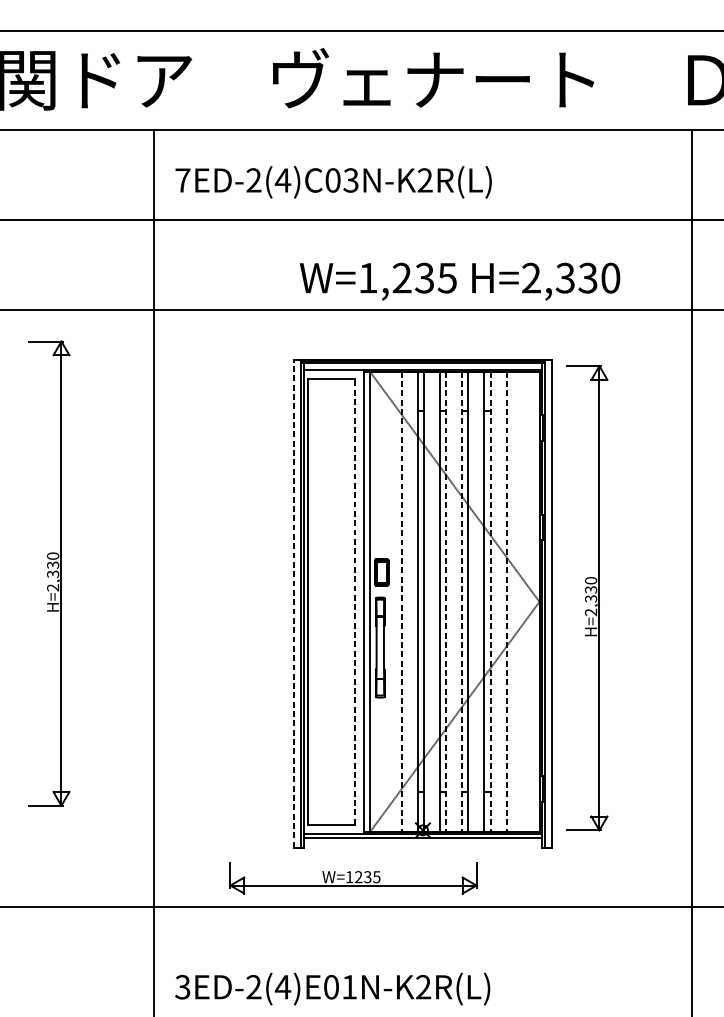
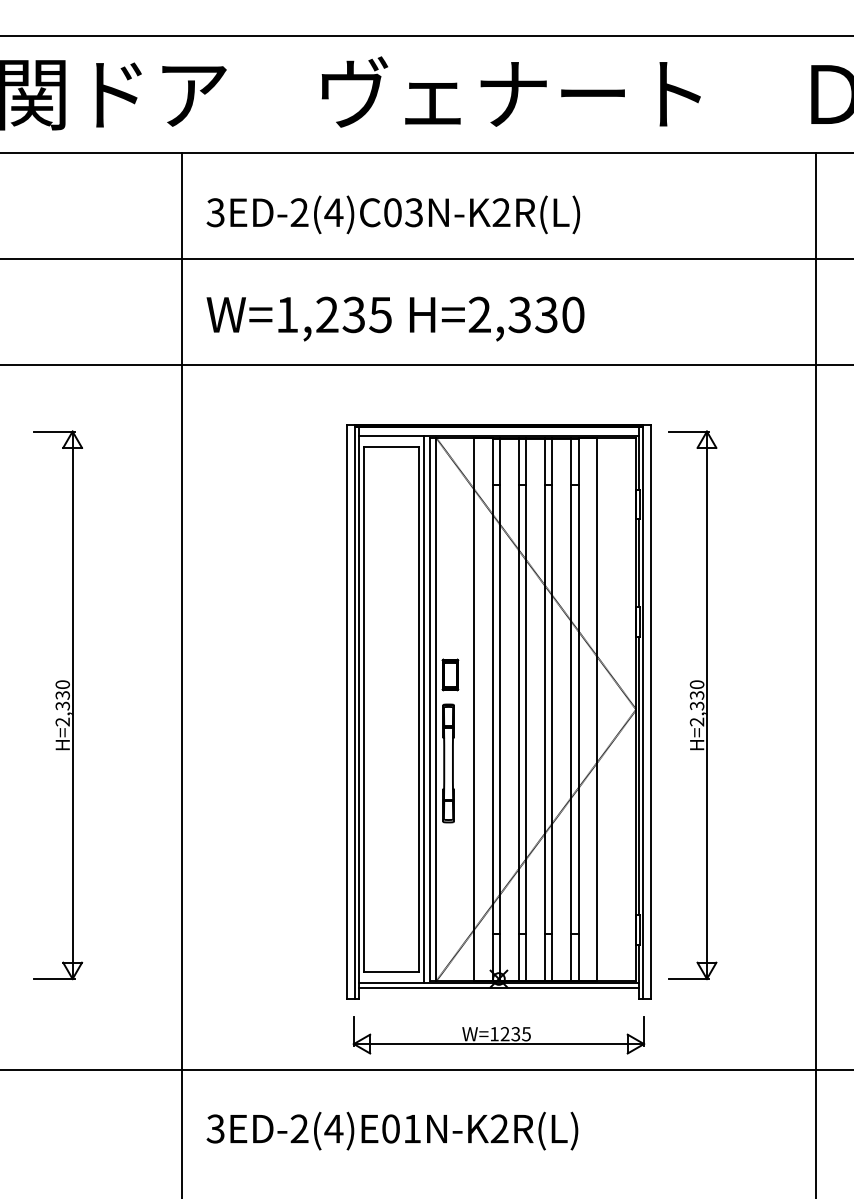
text: (182, 180) -> (215, 212), 7ED-2(4)C03N-K2R(L) -> 3ED-2(4)C03N-K2R(L)
text: (459, 281) -> (395, 318), moved
part: (49, 573) -> (58, 705), moved
line: (354, 601) -> (418, 709), dashed -> solid
line: (359, 601) -> (423, 709), added
line: (401, 601) -> (473, 709), dashed -> solid
line: (446, 601) -> (526, 709), dashed -> solid
line: (462, 601) -> (545, 709), dashed -> solid
line: (490, 601) -> (578, 709), dashed -> solid
line: (506, 601) -> (597, 709), dashed -> solid
line: (293, 603) -> (346, 711), dashed -> solid
part: (353, 878) -> (498, 1035), moved
text: (332, 988) -> (392, 1130), moved

